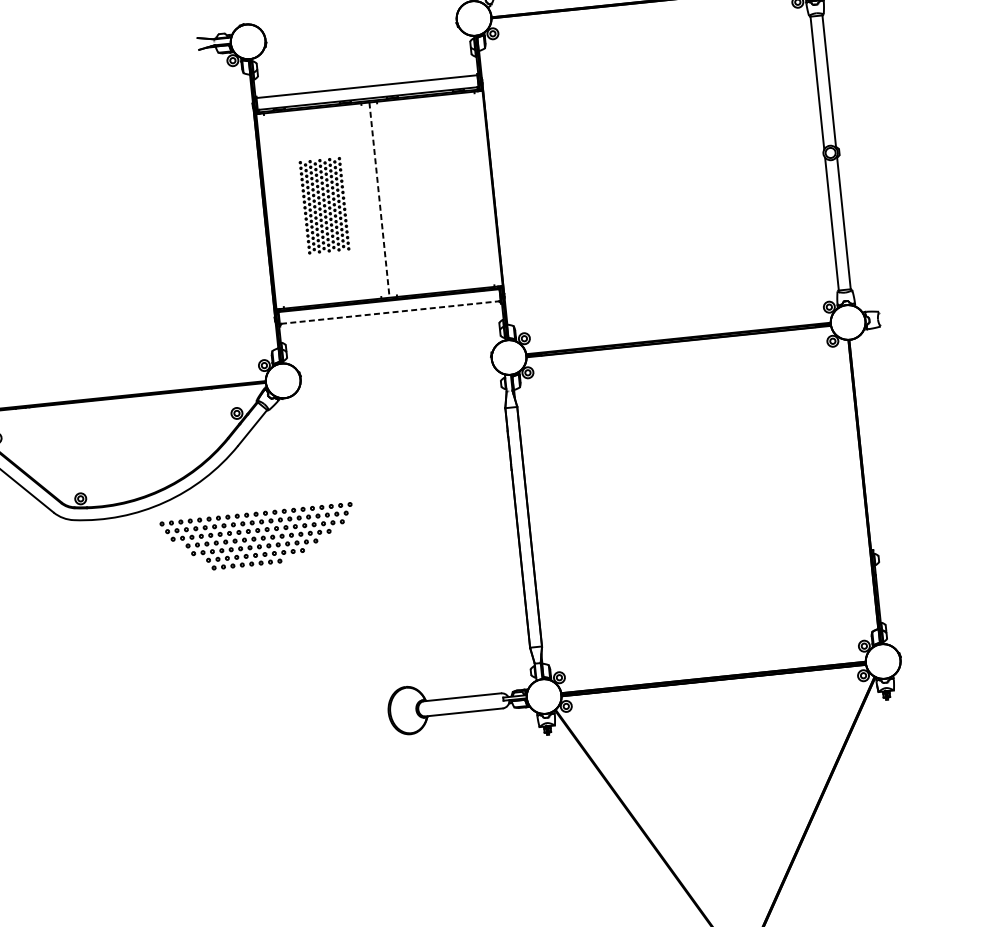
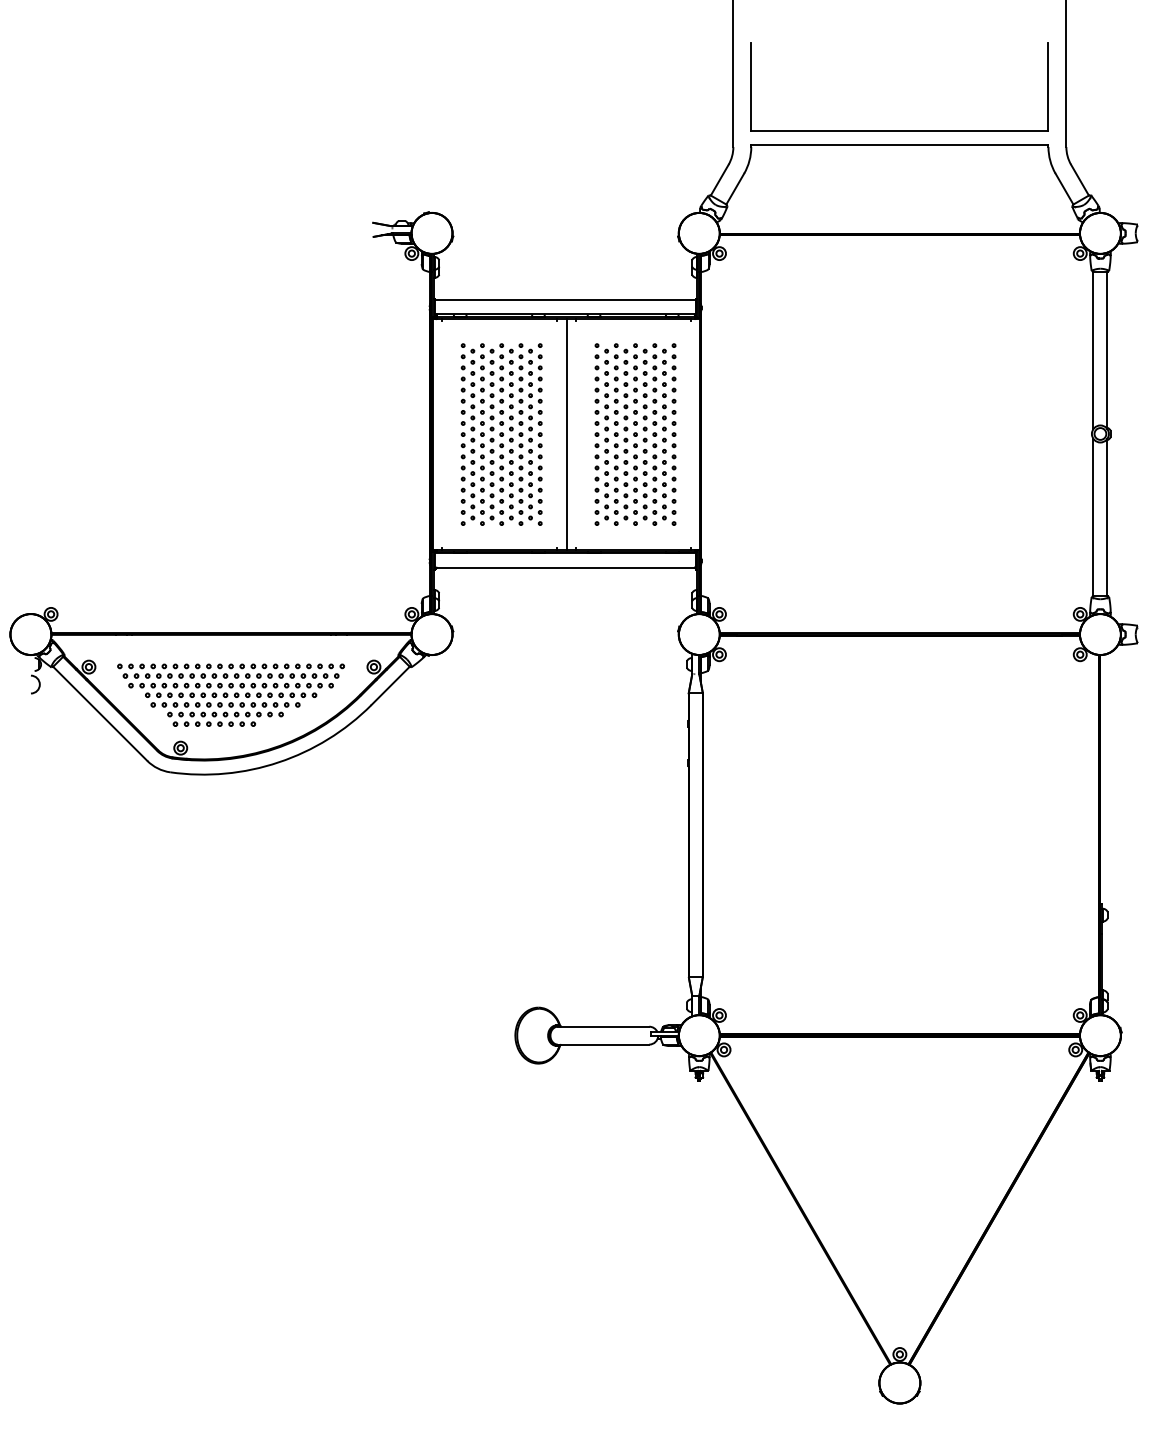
part: (437, 194) -> (635, 434), added
line: (379, 200) -> (566, 435), dashed -> solid
part: (324, 205) -> (501, 434), size x1.67
line: (390, 312) -> (565, 567), dashed -> solid
part: (258, 538) -> (230, 694), moved

